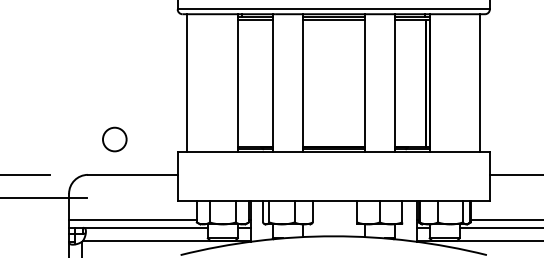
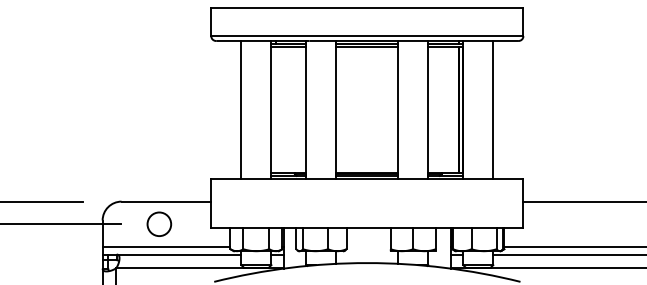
line: (186, 82) -> (241, 109), moved
line: (479, 82) -> (493, 109), moved
circle: (114, 138) -> (159, 223), moved

